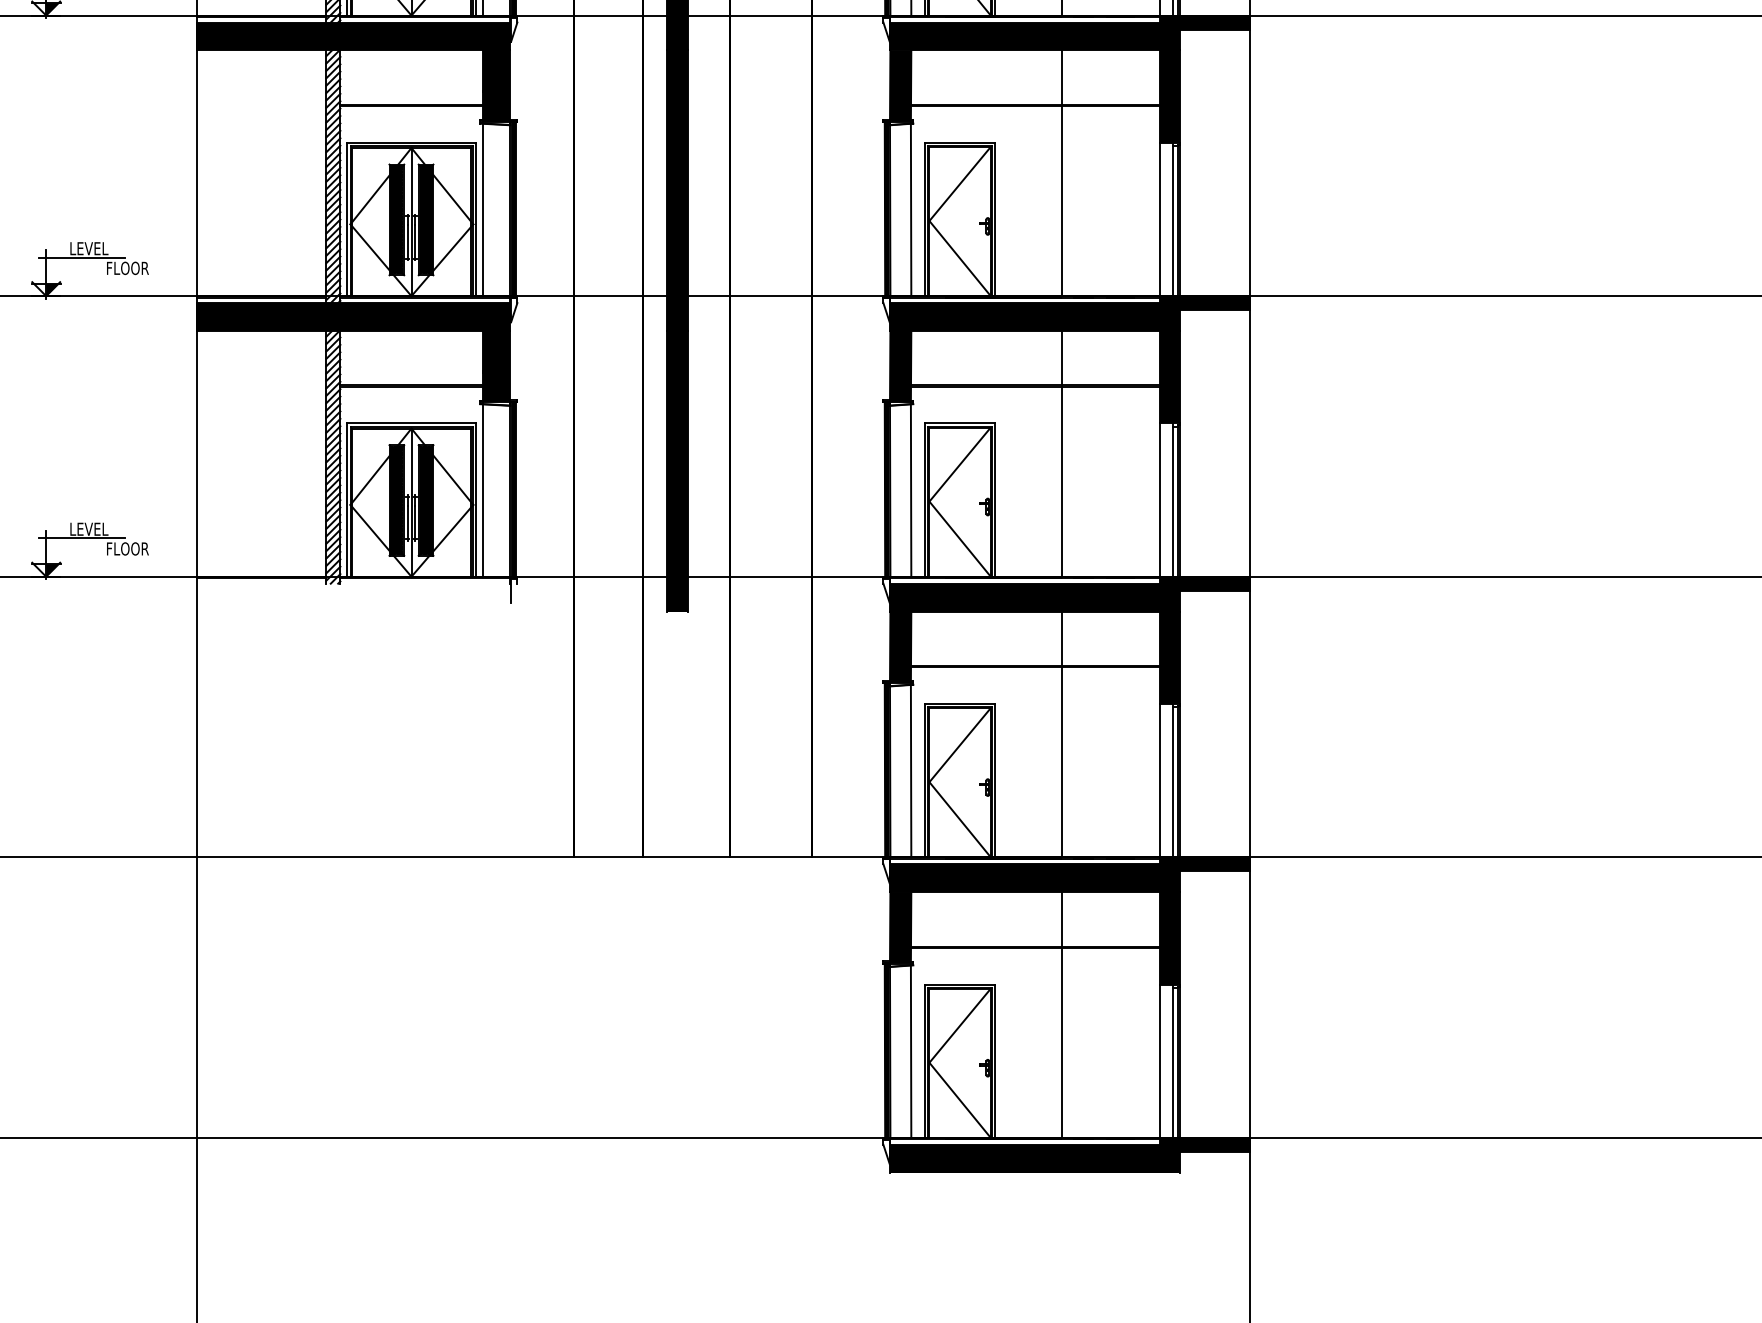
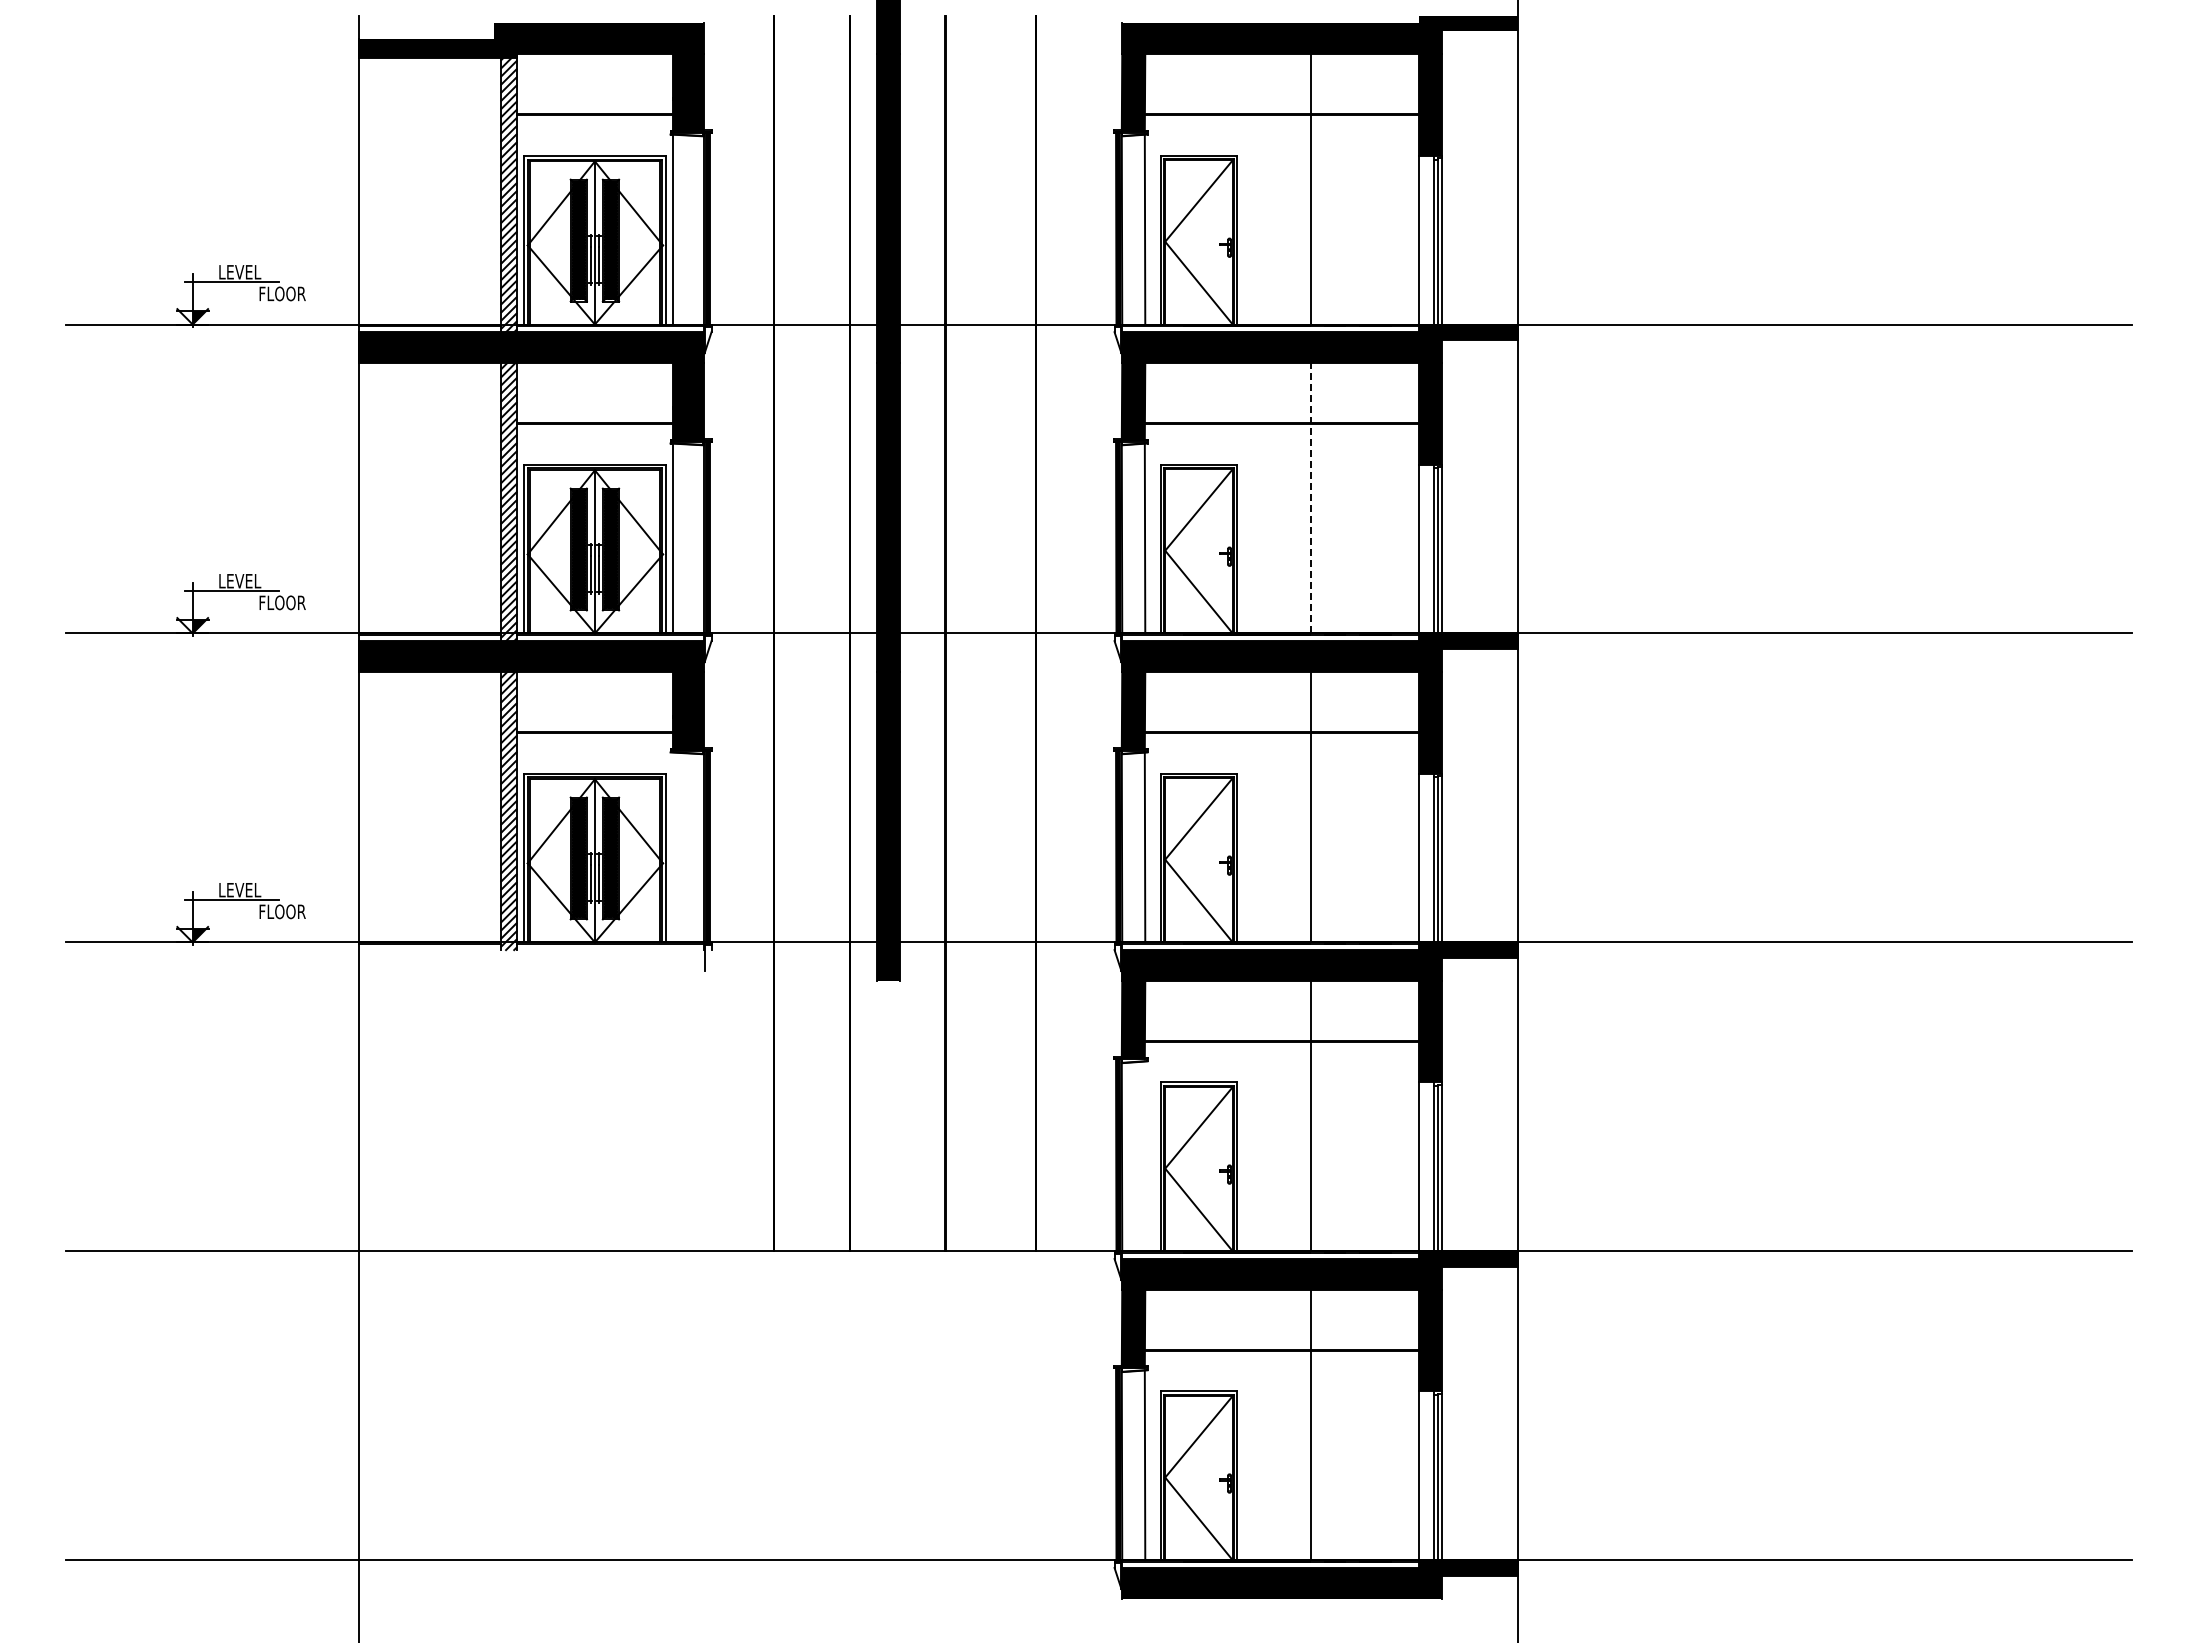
line: (1062, 172) -> (1311, 497), solid -> dashed
line: (482, 490) -> (673, 847), removed
line: (910, 771) -> (1144, 1156), removed

